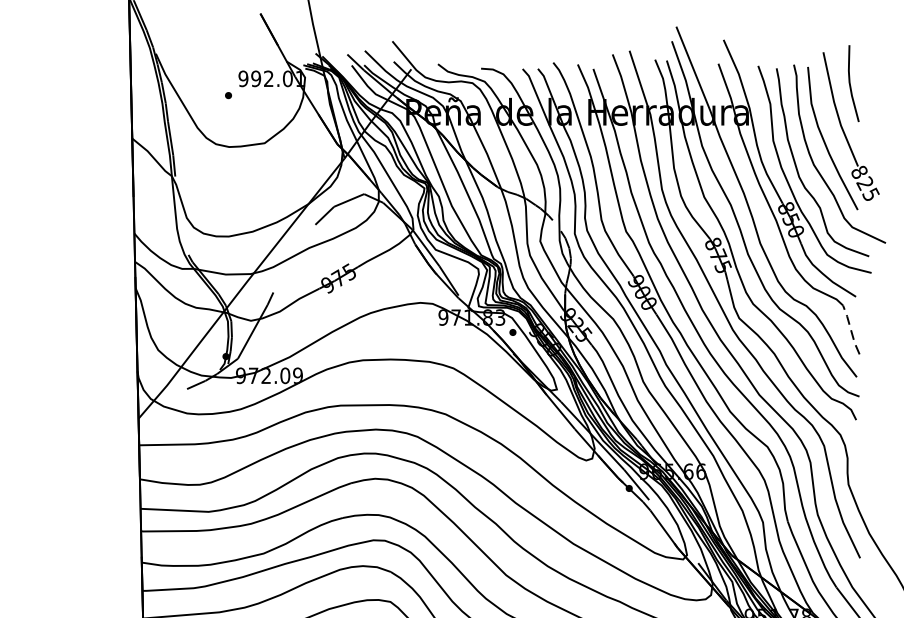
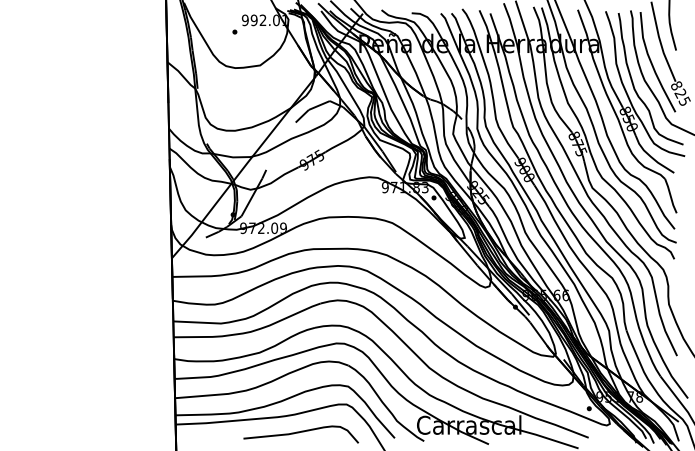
line: (850, 328) -> (670, 195), dashed -> solid

